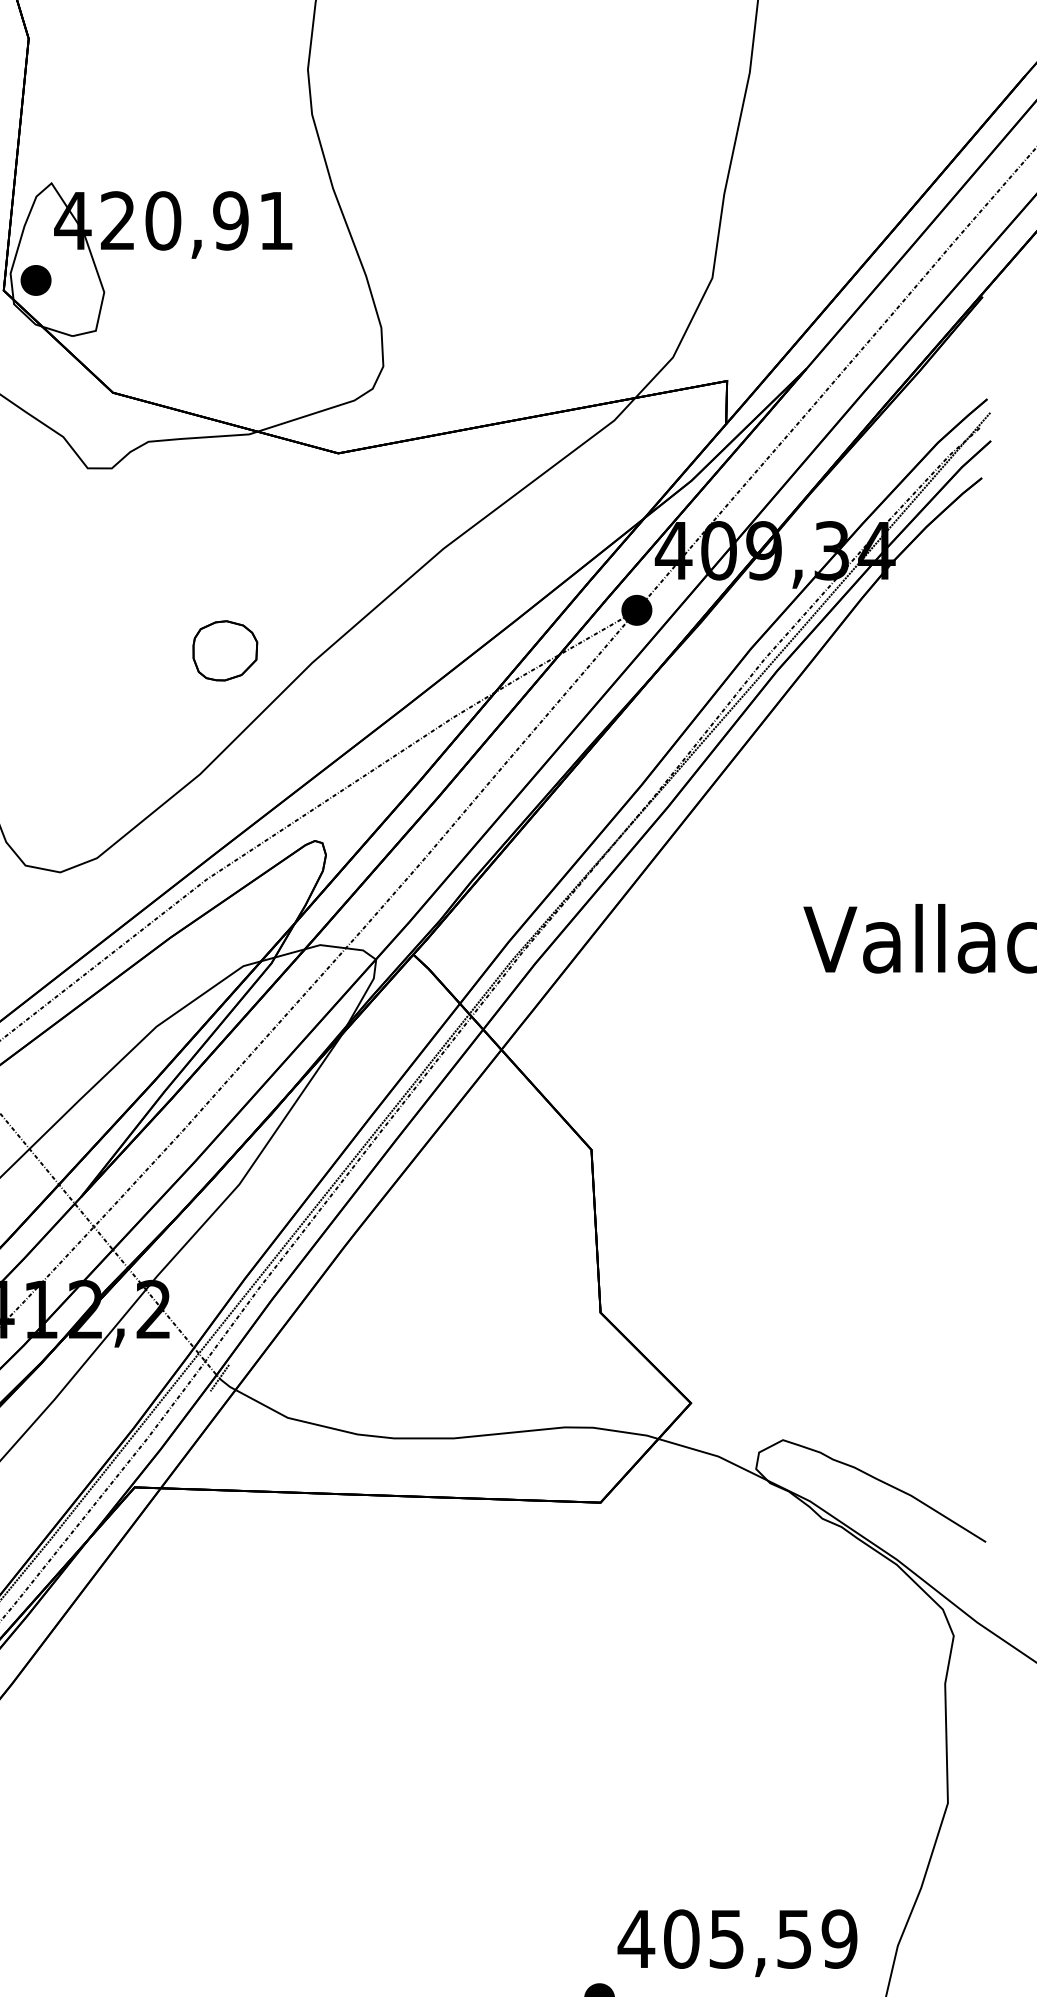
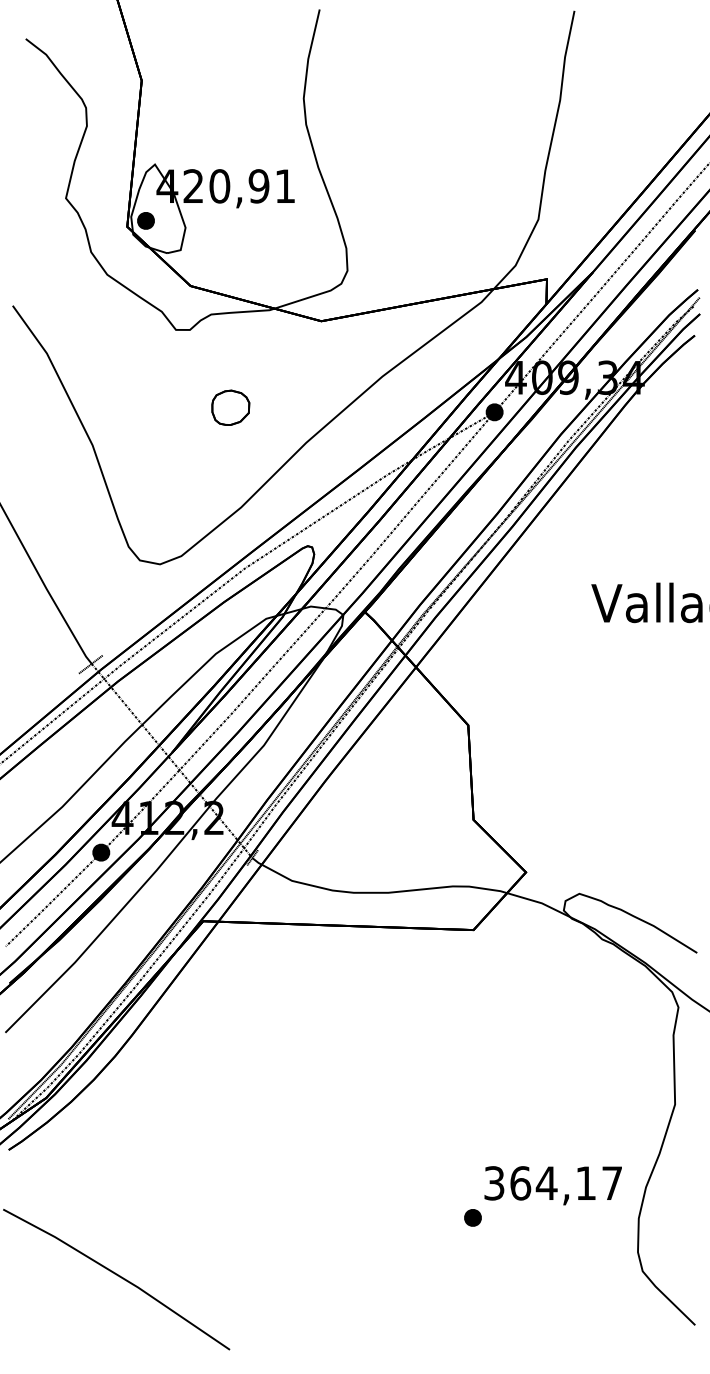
part: (224, 650) -> (230, 407), moved
text: (736, 1939) -> (552, 1183), 405,59 -> 364,17

